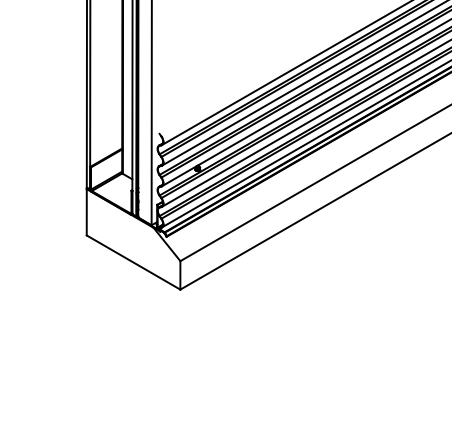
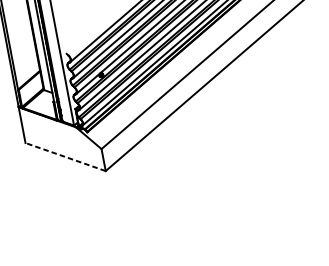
line: (133, 262) -> (65, 157), solid -> dashed

